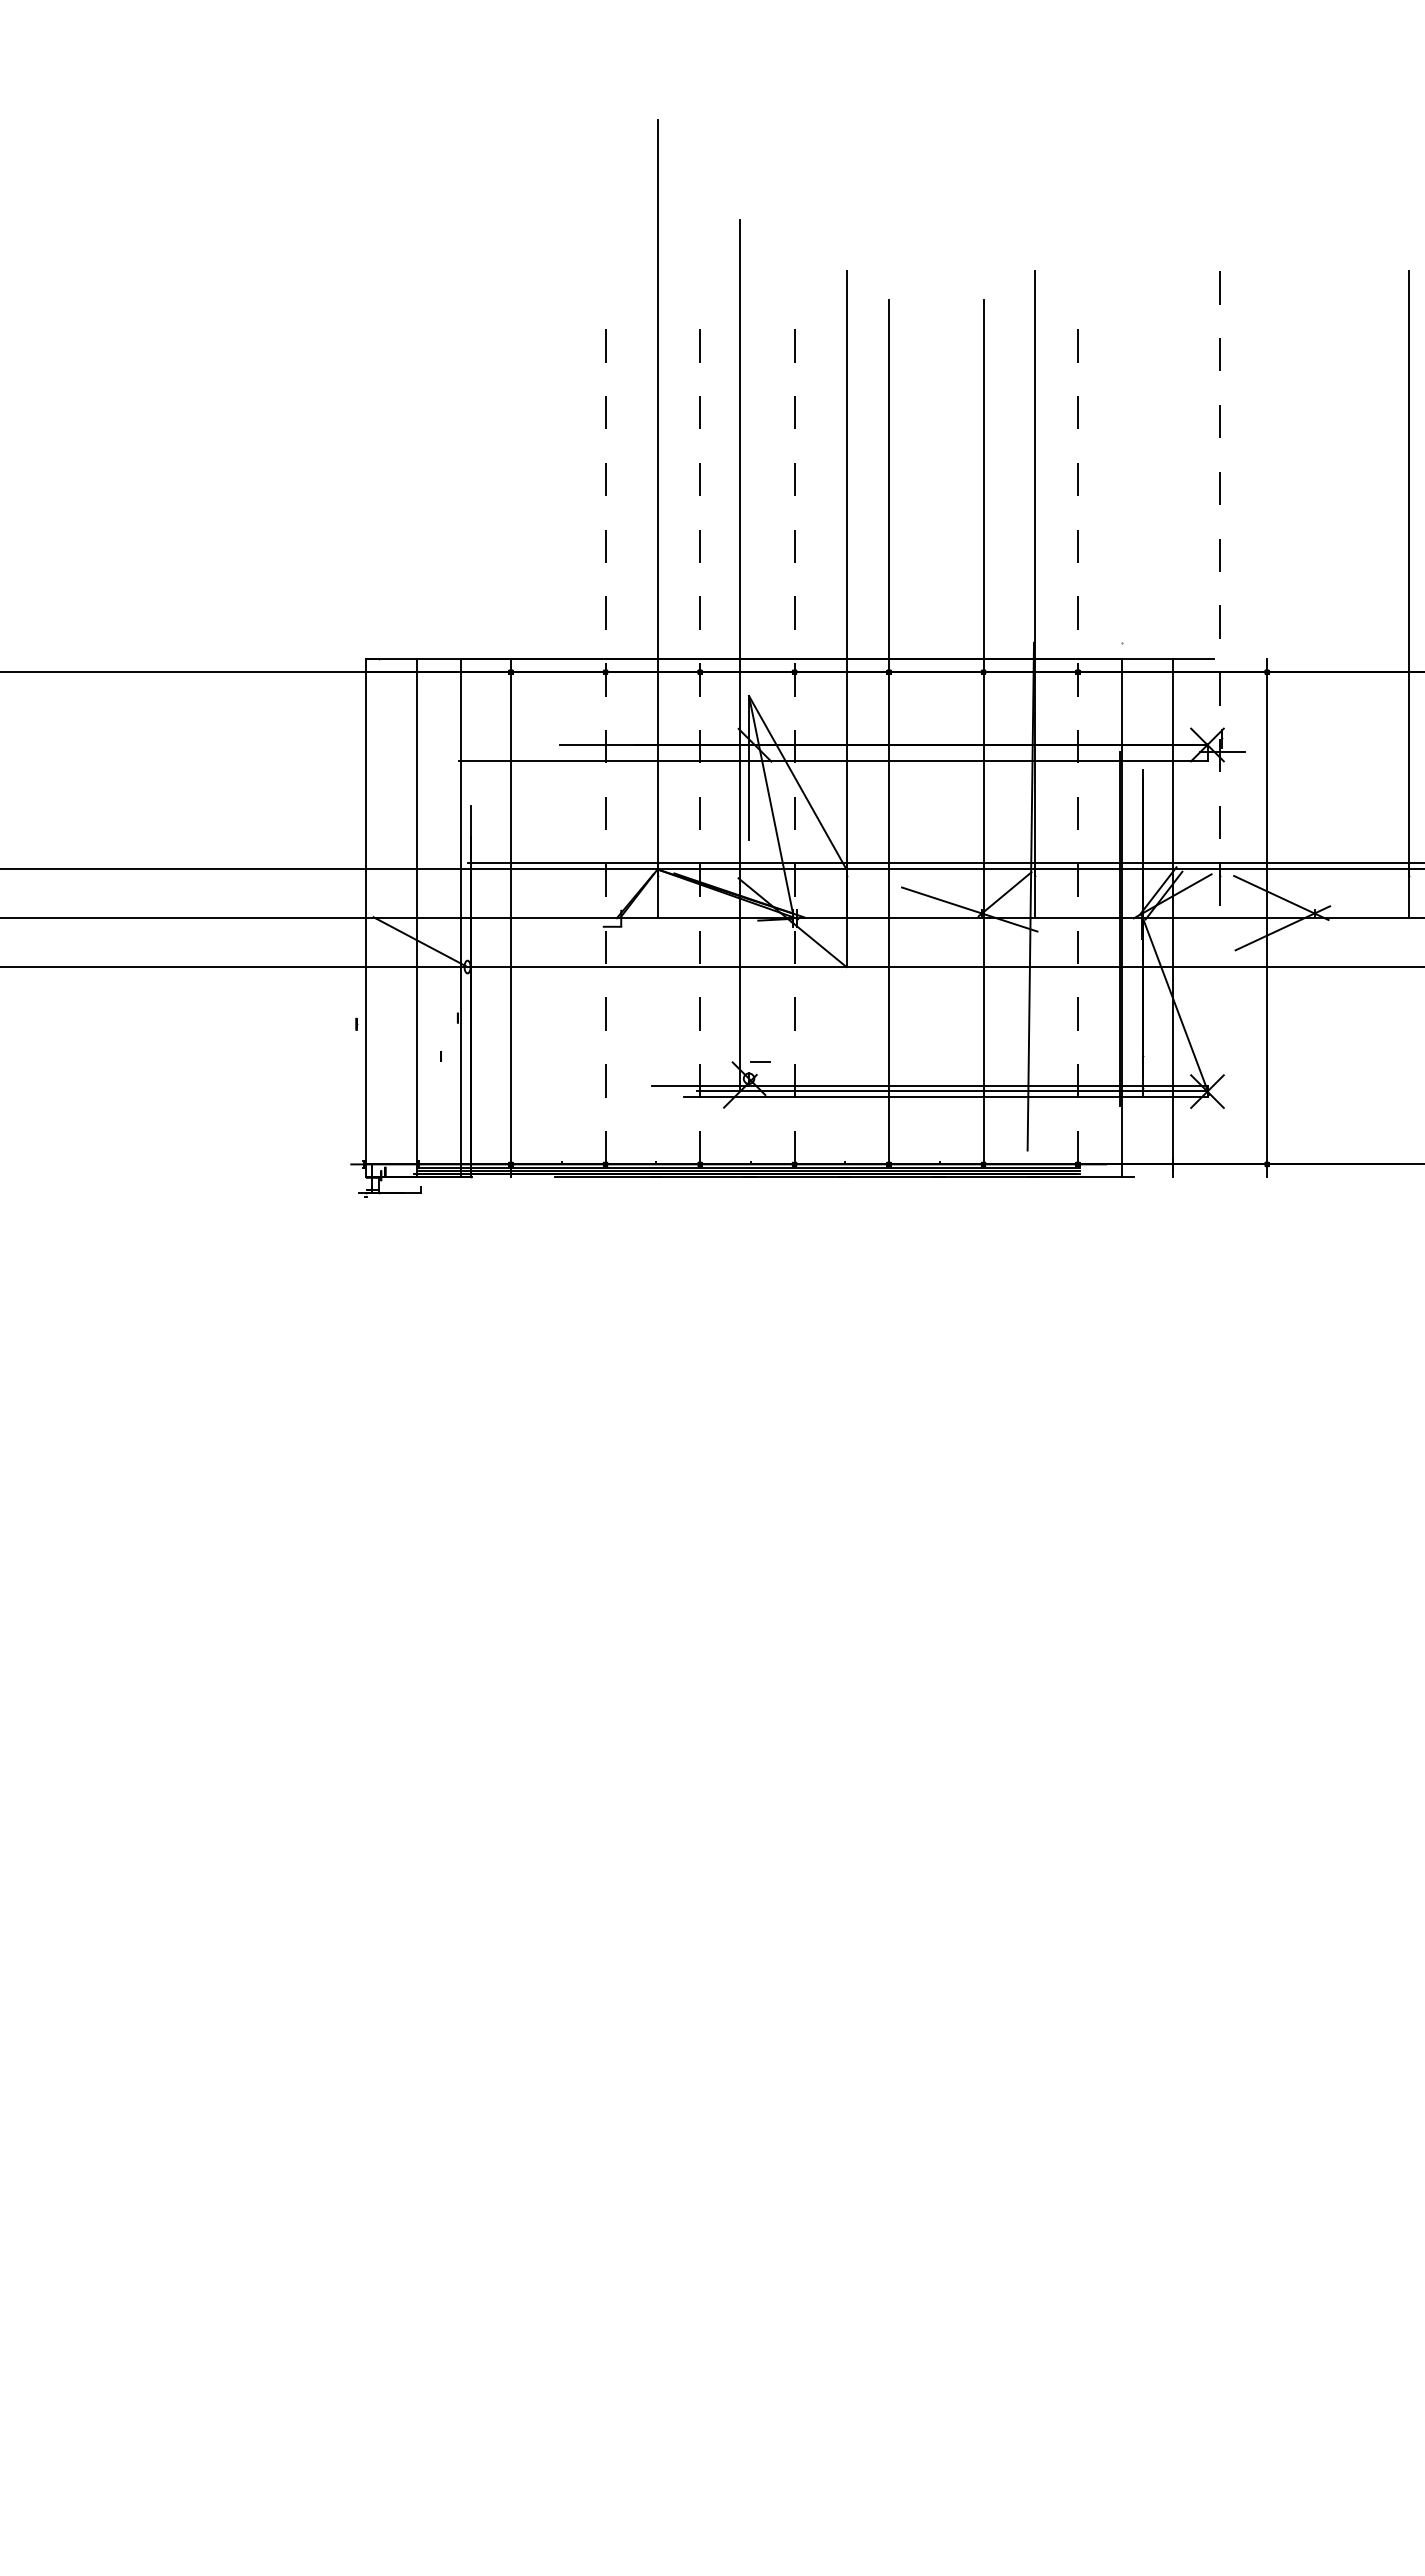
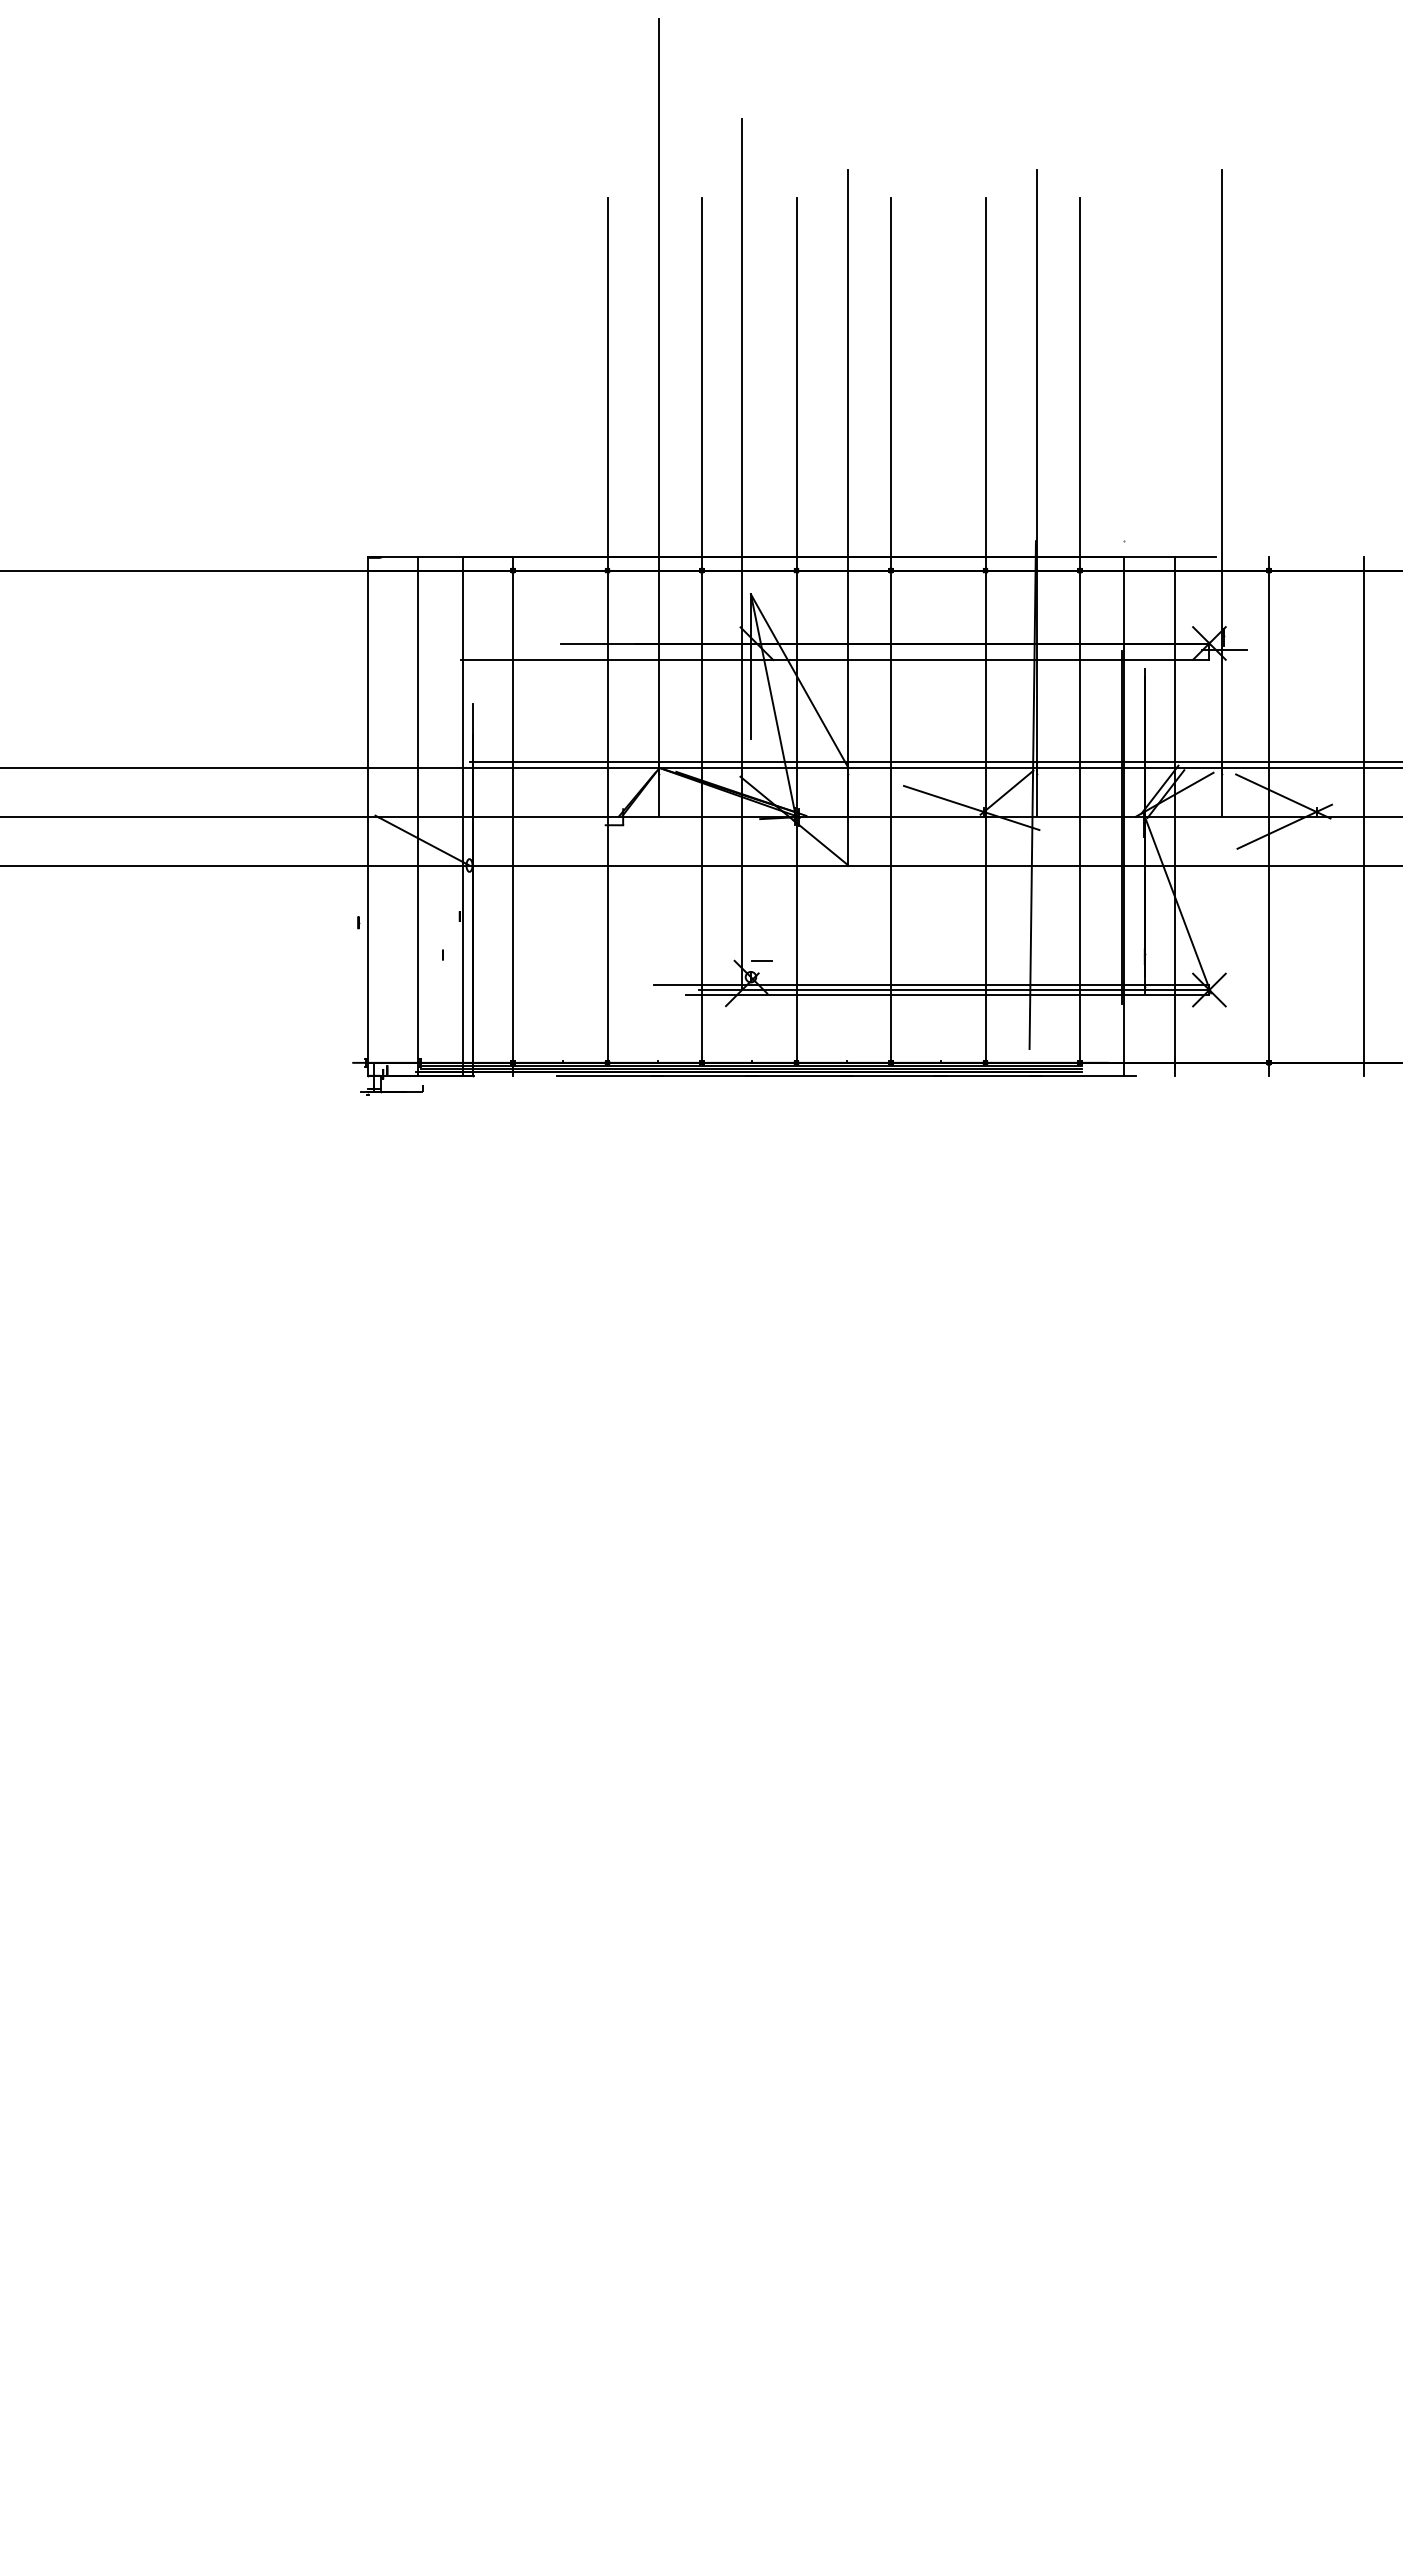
line: (1220, 594) -> (1222, 492), dashed -> solid
line: (605, 731) -> (607, 629), dashed -> solid
line: (700, 731) -> (702, 629), dashed -> solid
line: (794, 731) -> (796, 629), dashed -> solid
line: (1078, 731) -> (1080, 629), dashed -> solid
line: (1361, 918) -> (1363, 816), added

